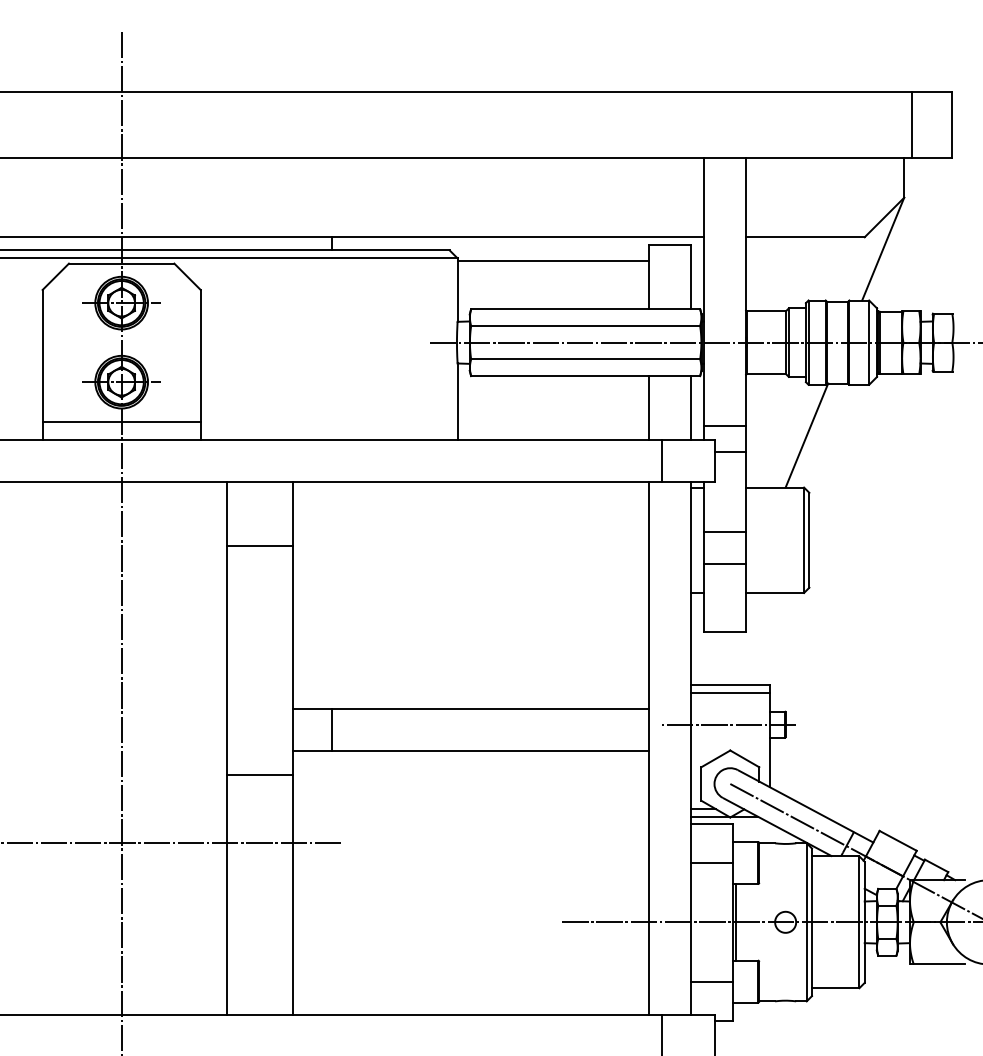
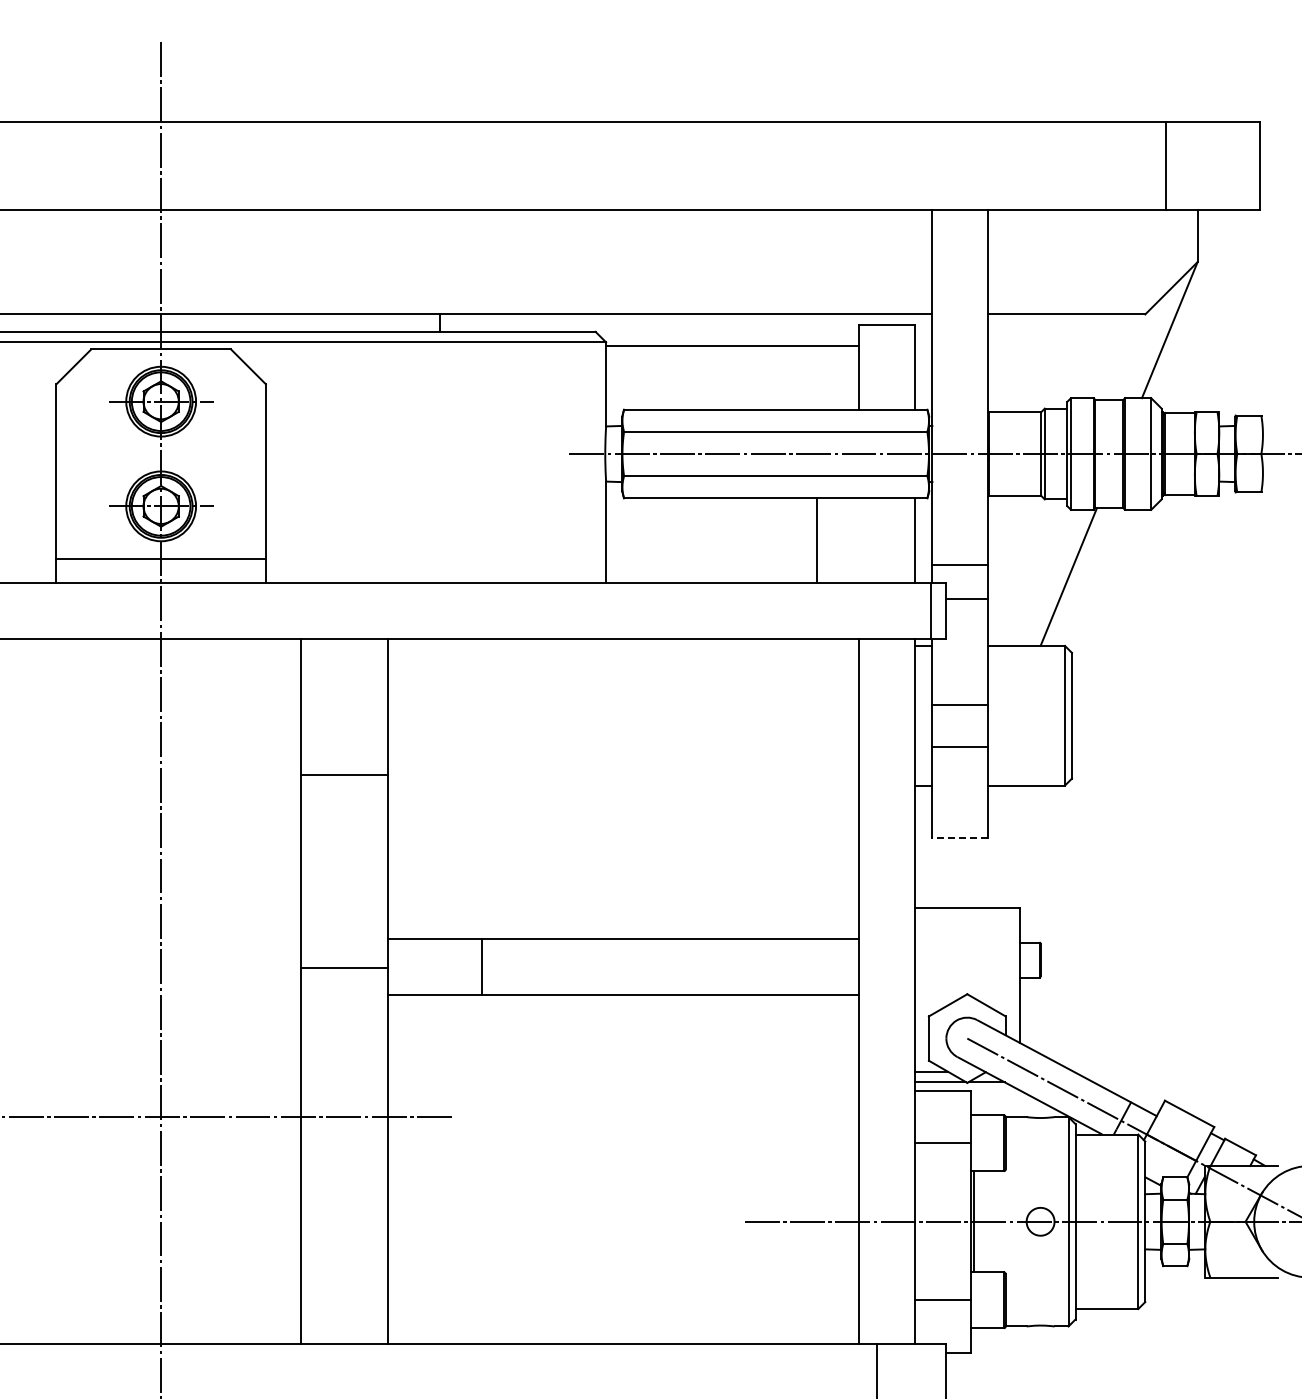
line: (912, 124) -> (1166, 165), moved
line: (648, 407) -> (817, 540), moved
line: (661, 460) -> (930, 610), moved
line: (260, 545) -> (344, 774), moved
line: (725, 632) -> (960, 837), solid -> dashed
line: (729, 693) -> (966, 918), removed
line: (728, 725) -> (964, 960), removed
line: (332, 729) -> (482, 966), moved
line: (260, 774) -> (344, 968), moved

